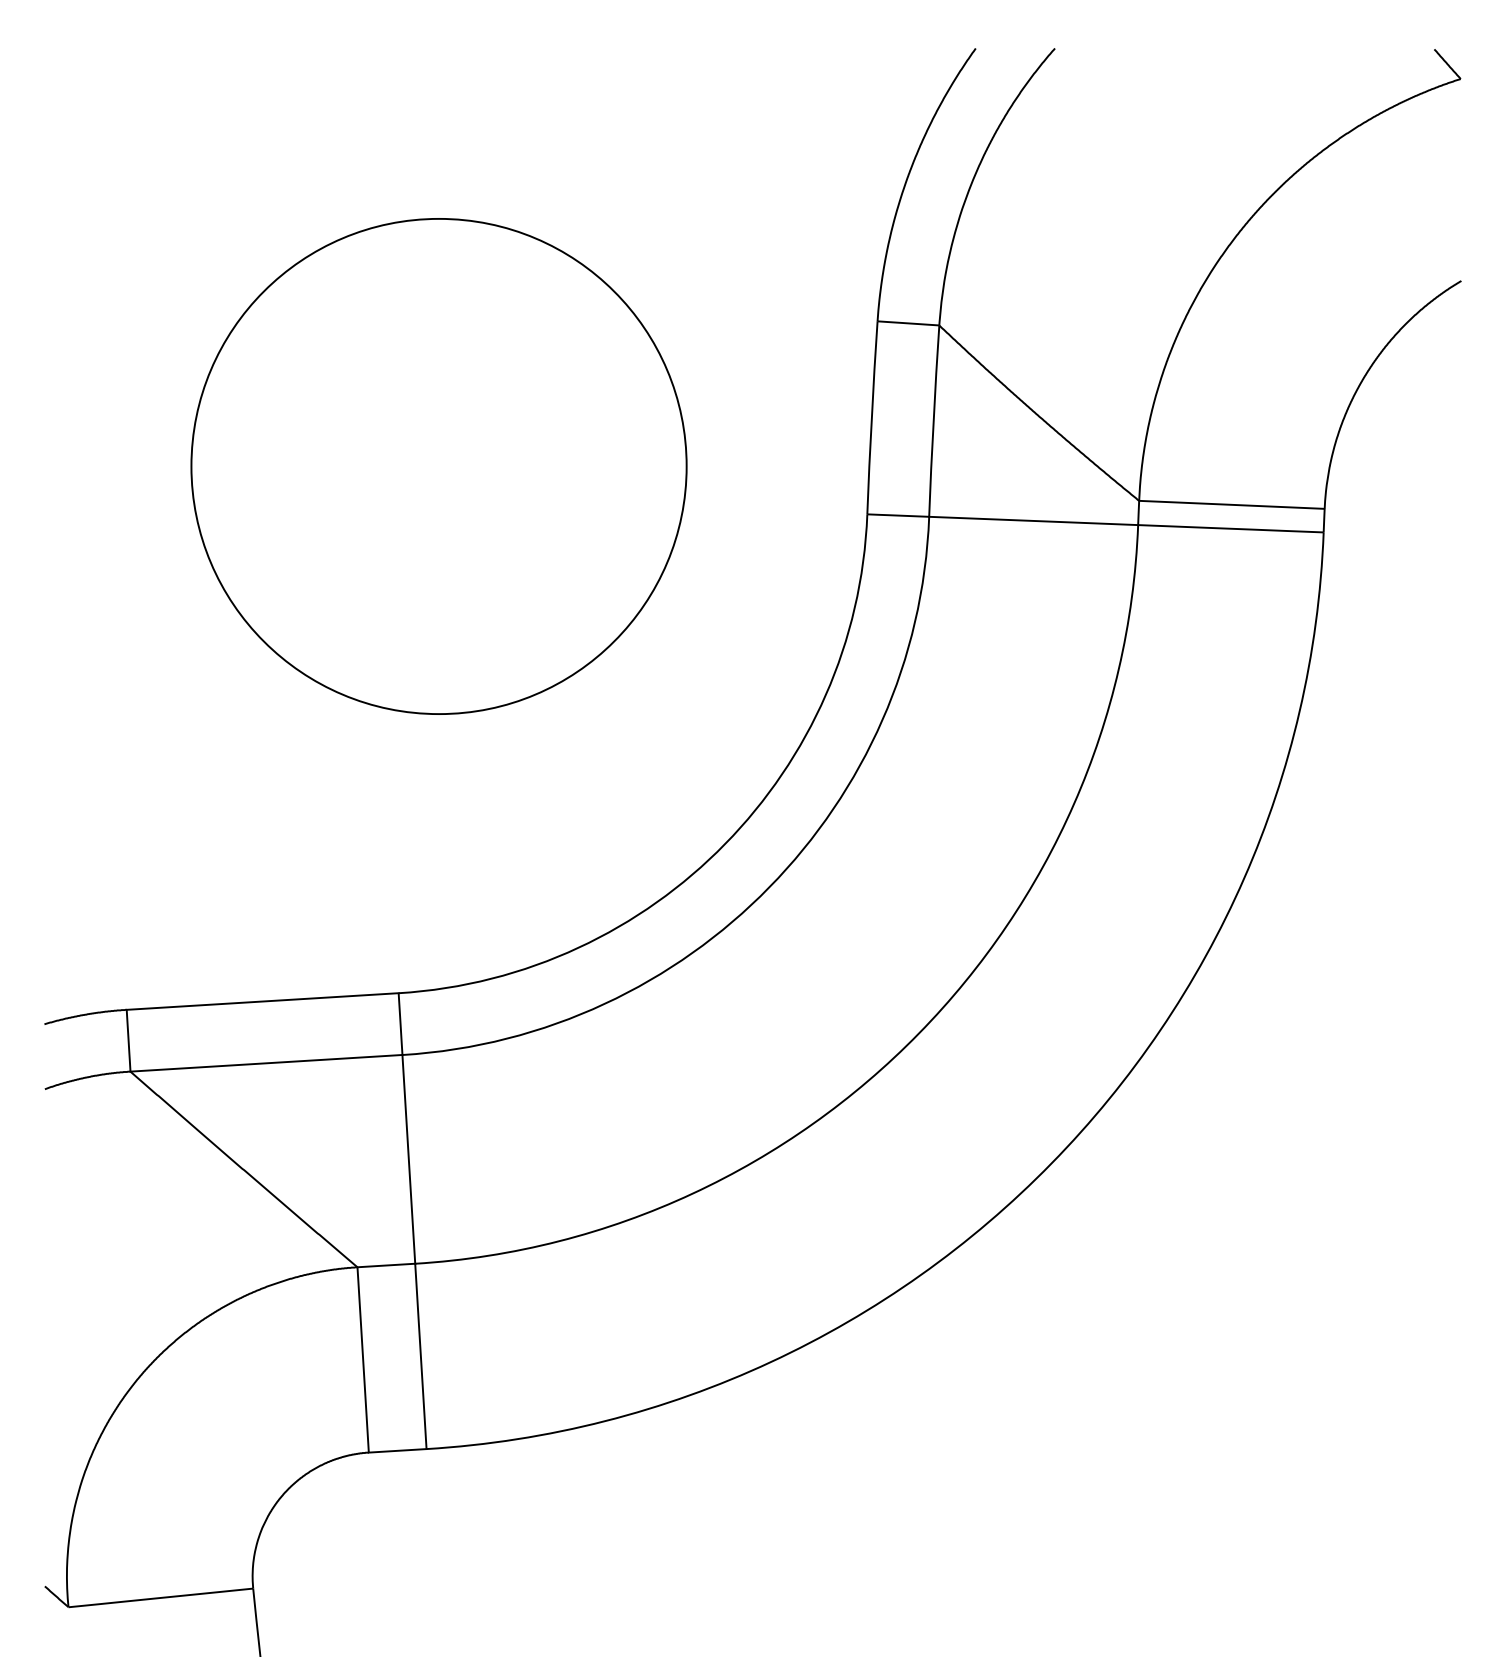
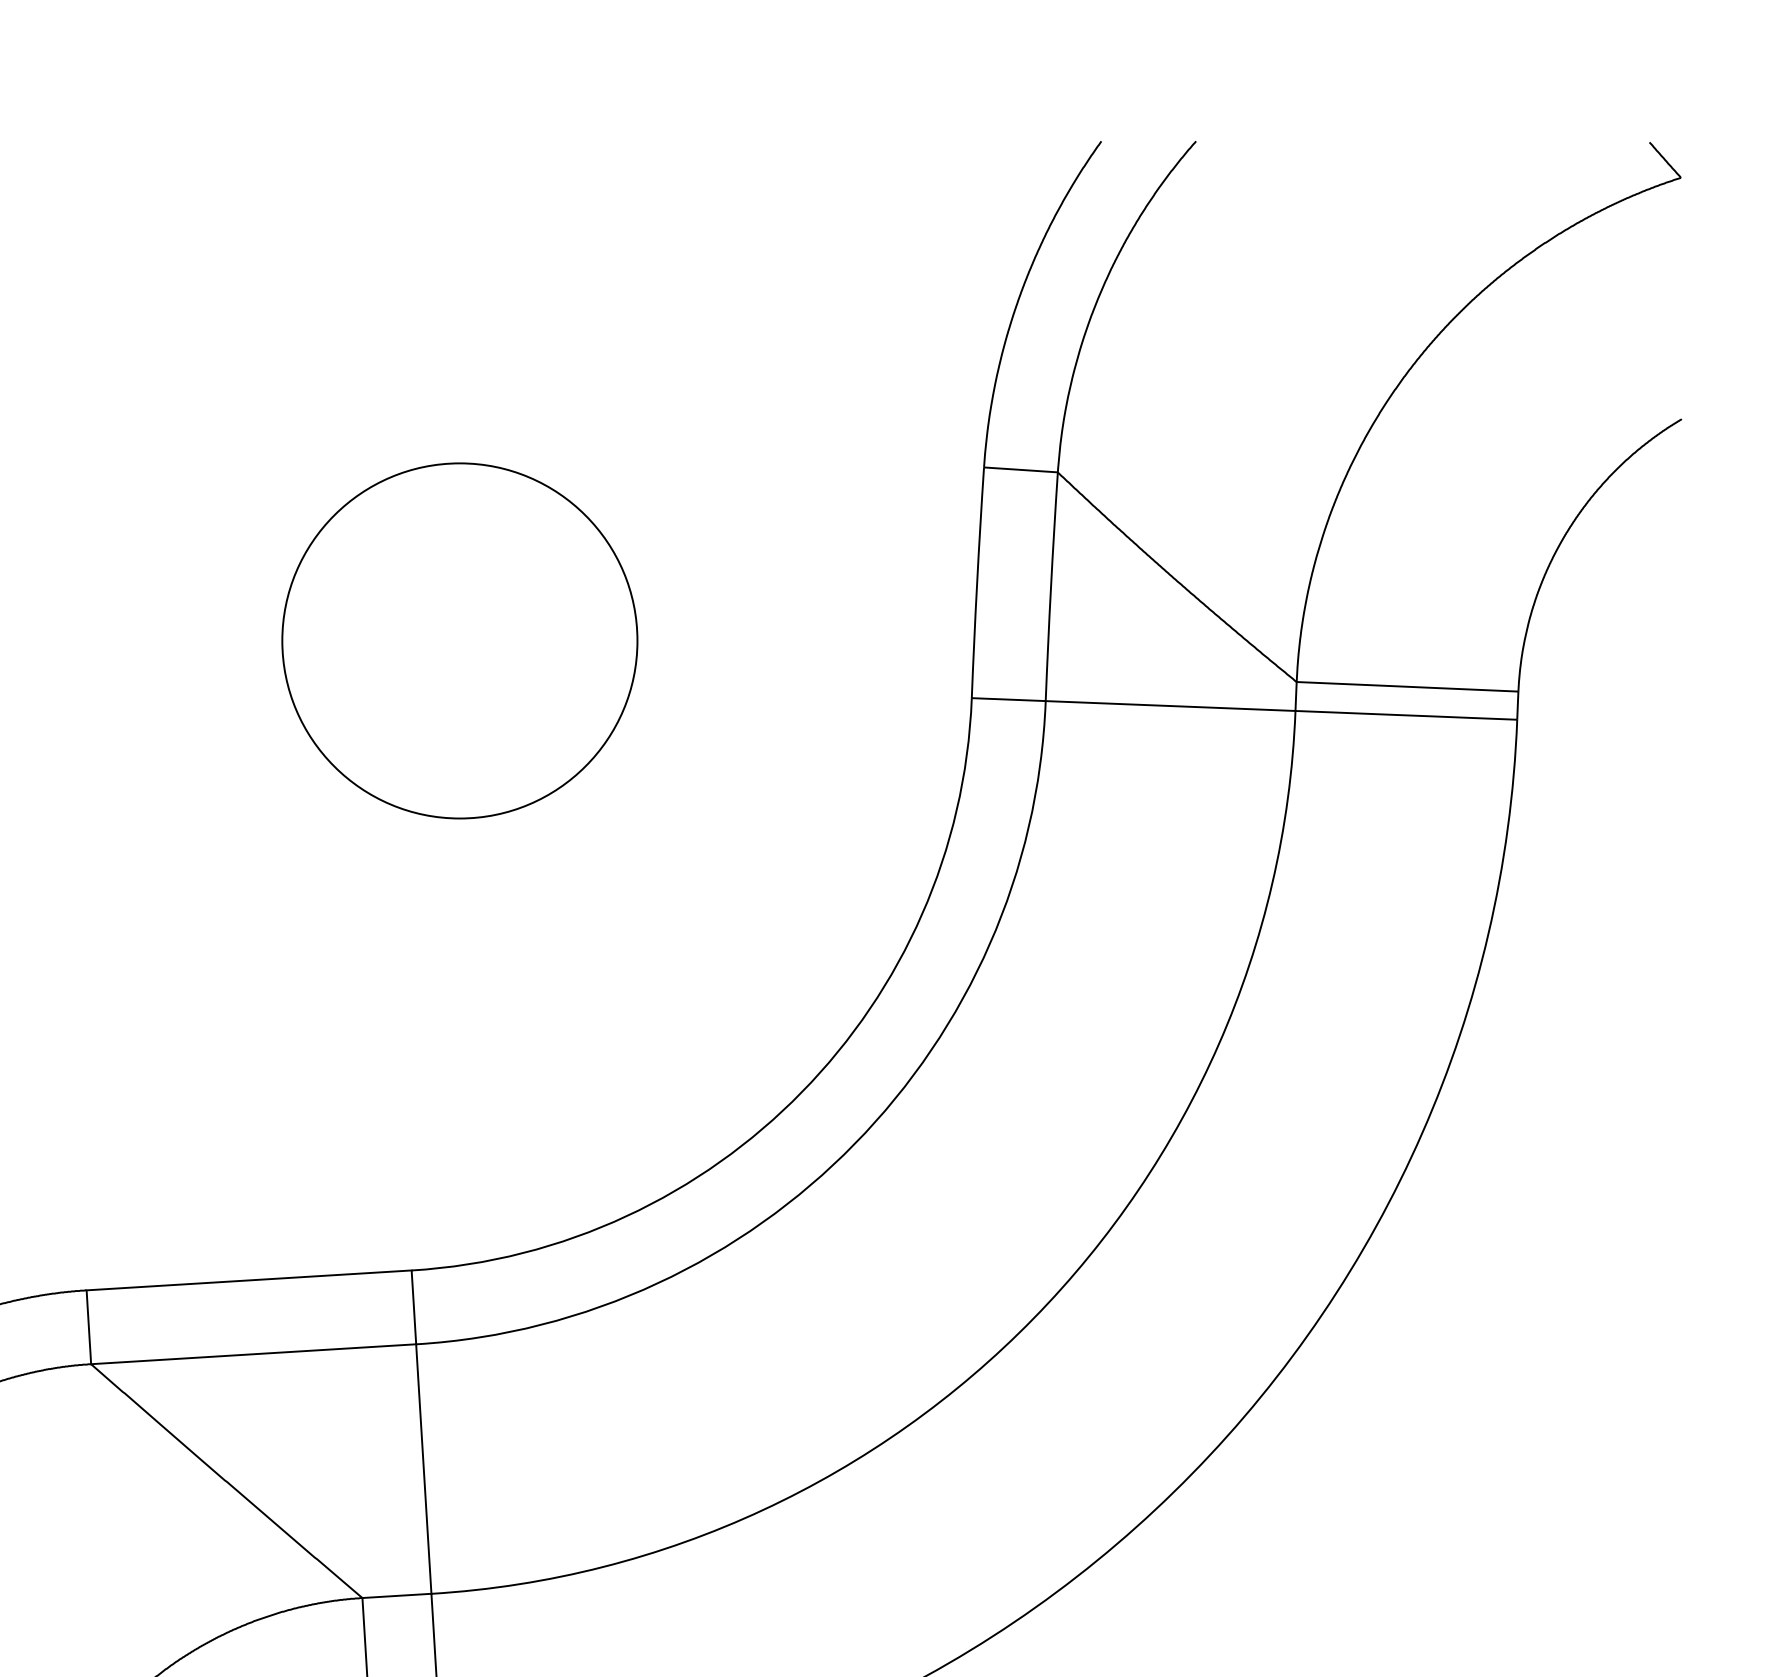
circle: (438, 466) -> (459, 640), size x0.6

